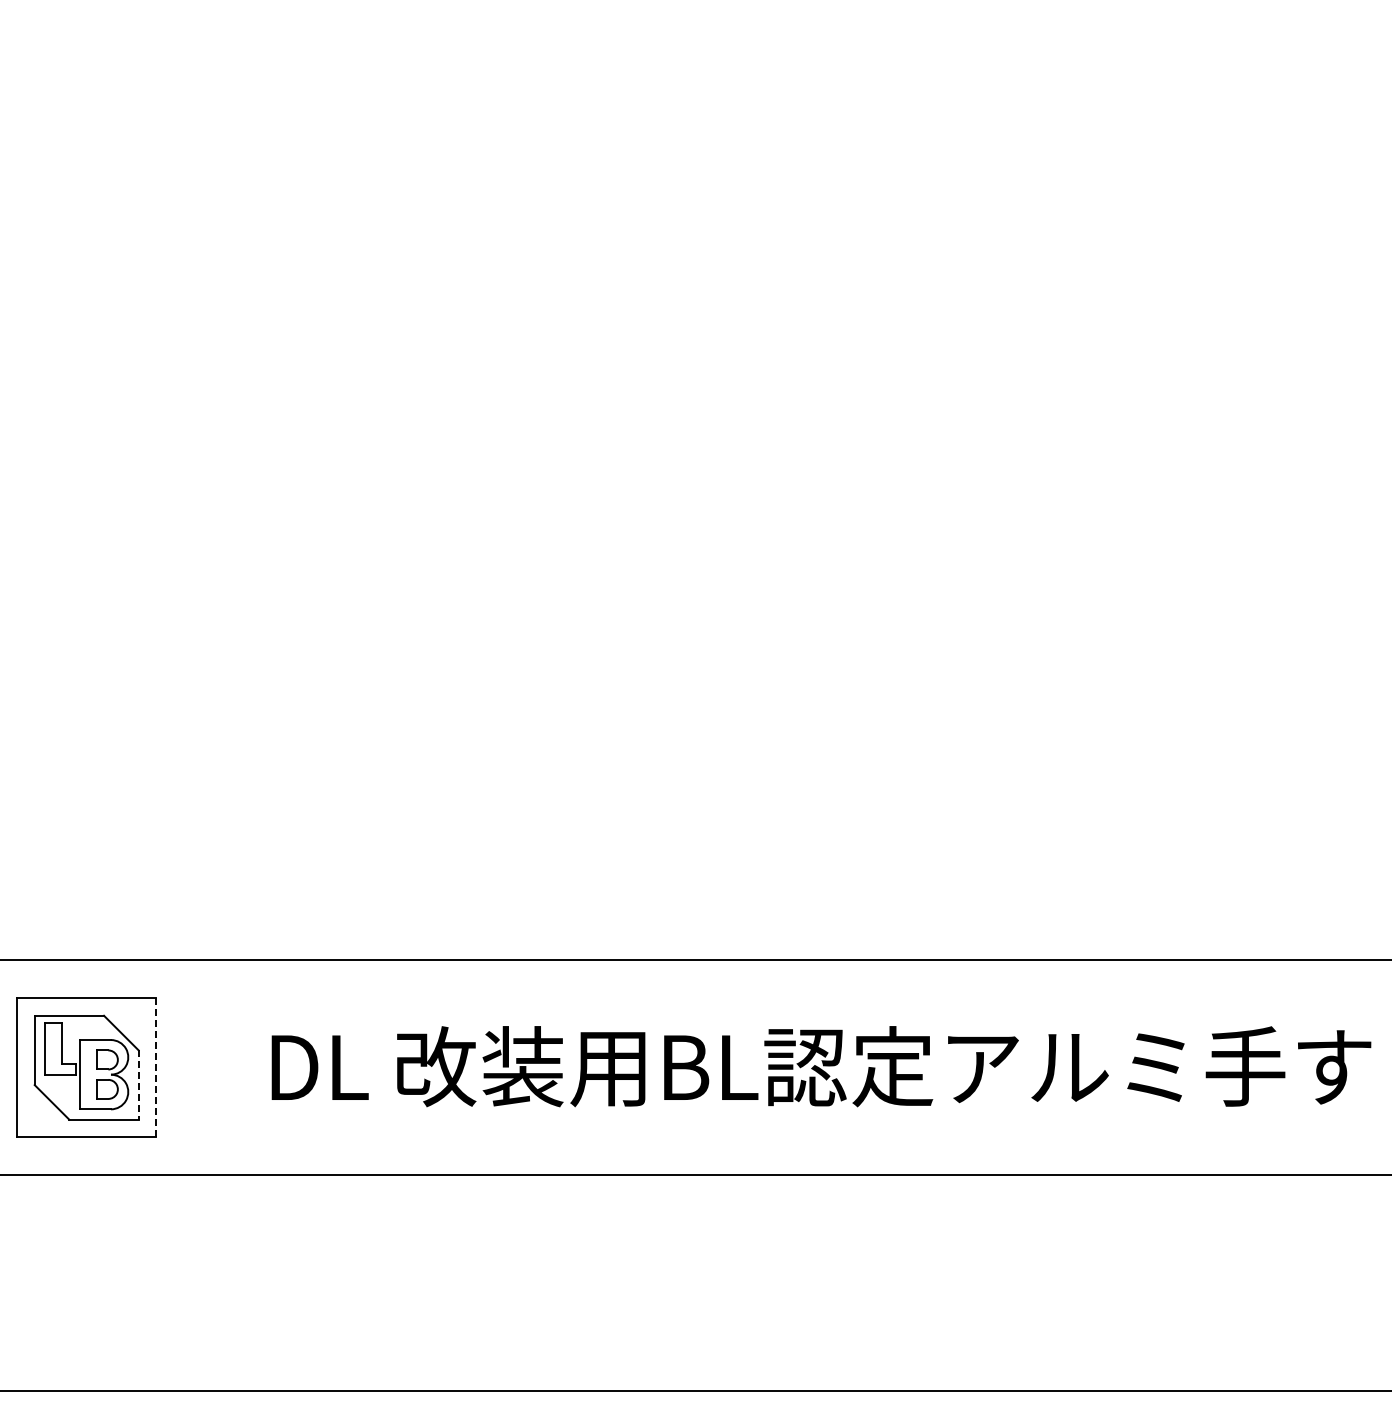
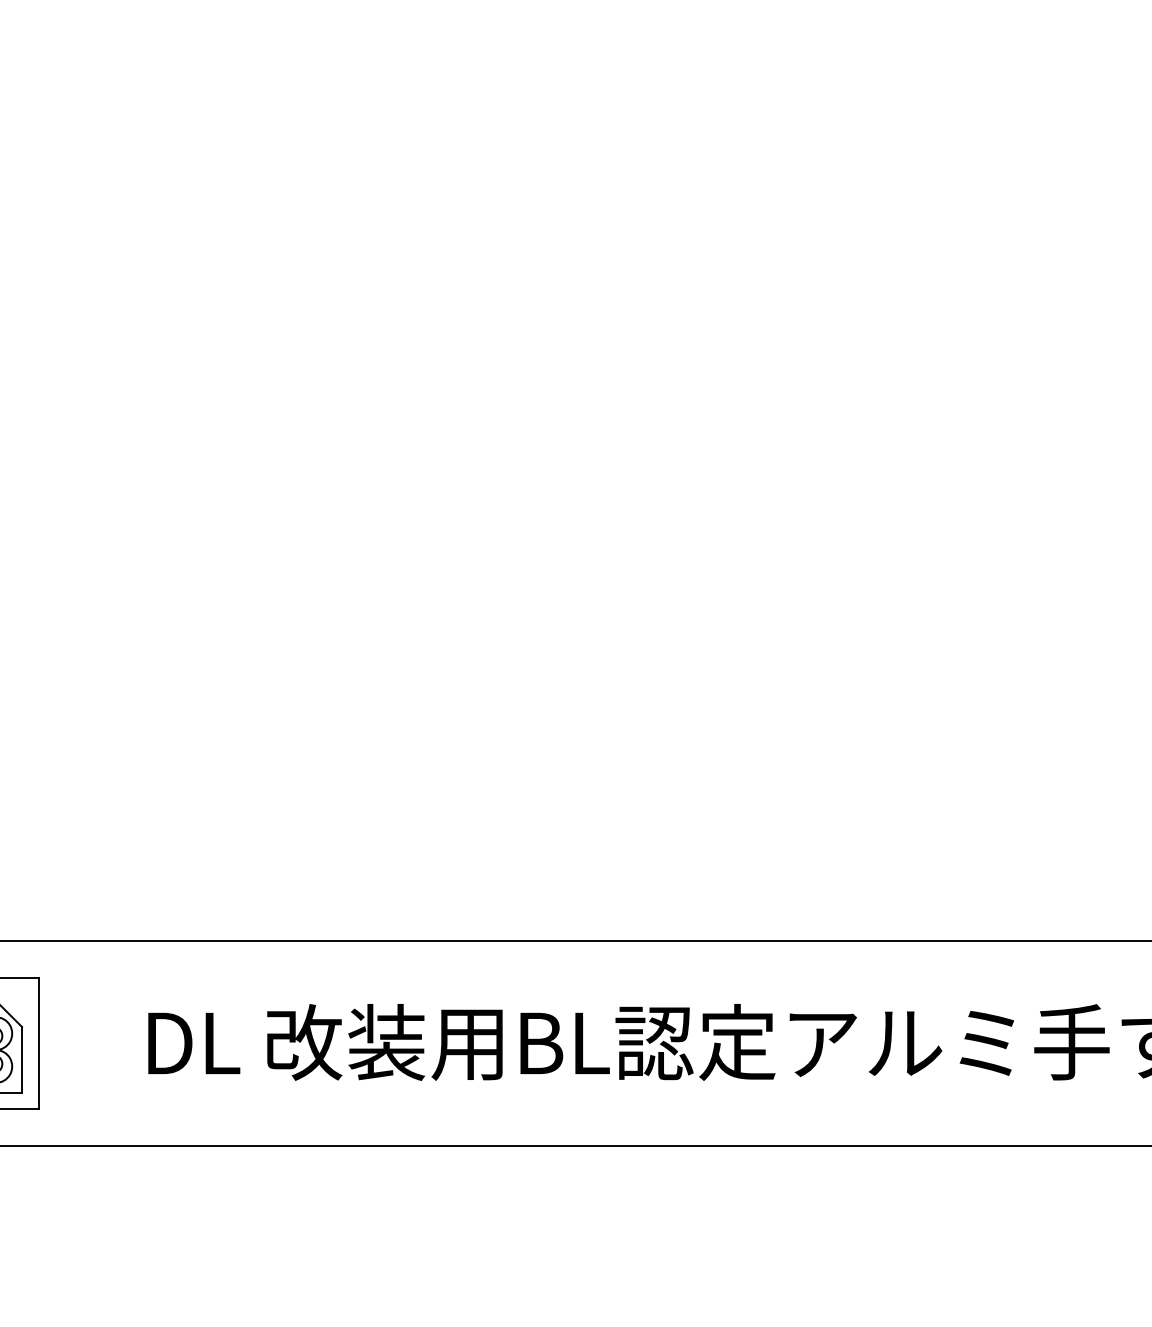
line: (156, 1068) -> (38, 1044), dashed -> solid
line: (138, 1085) -> (21, 1060), dashed -> solid

